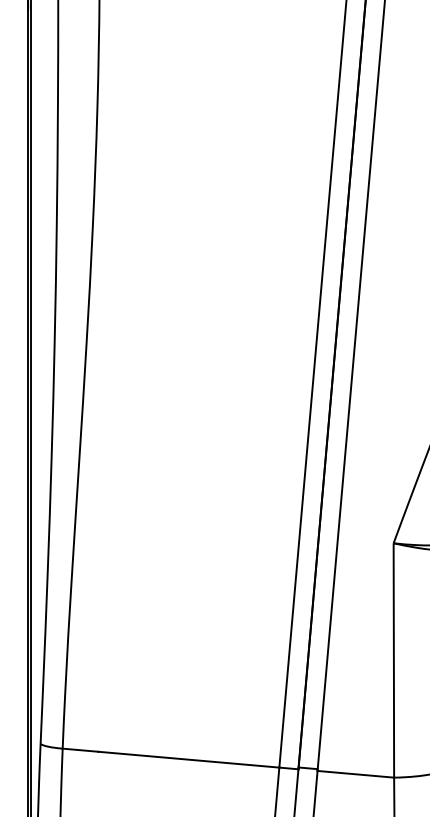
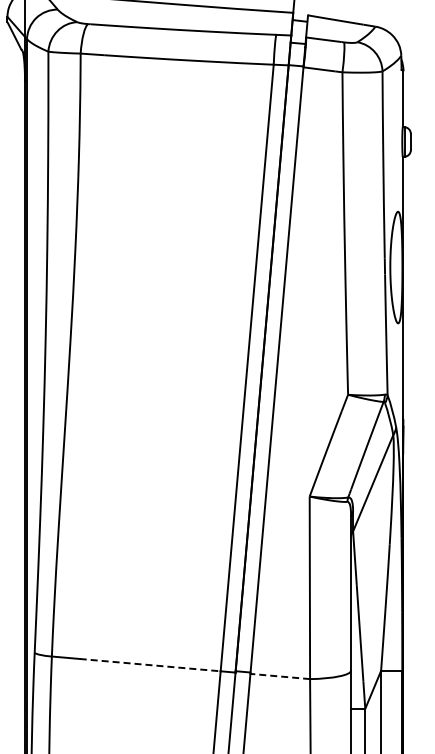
line: (189, 760) -> (150, 665), solid -> dashed
line: (356, 774) -> (280, 676), solid -> dashed

